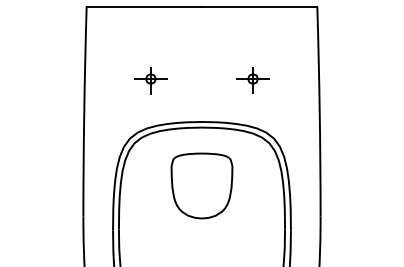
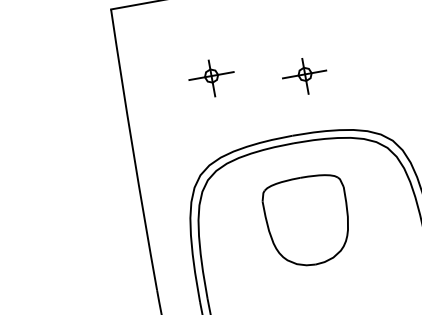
part: (150, 80) -> (211, 78), moved
part: (252, 80) -> (304, 76), moved

